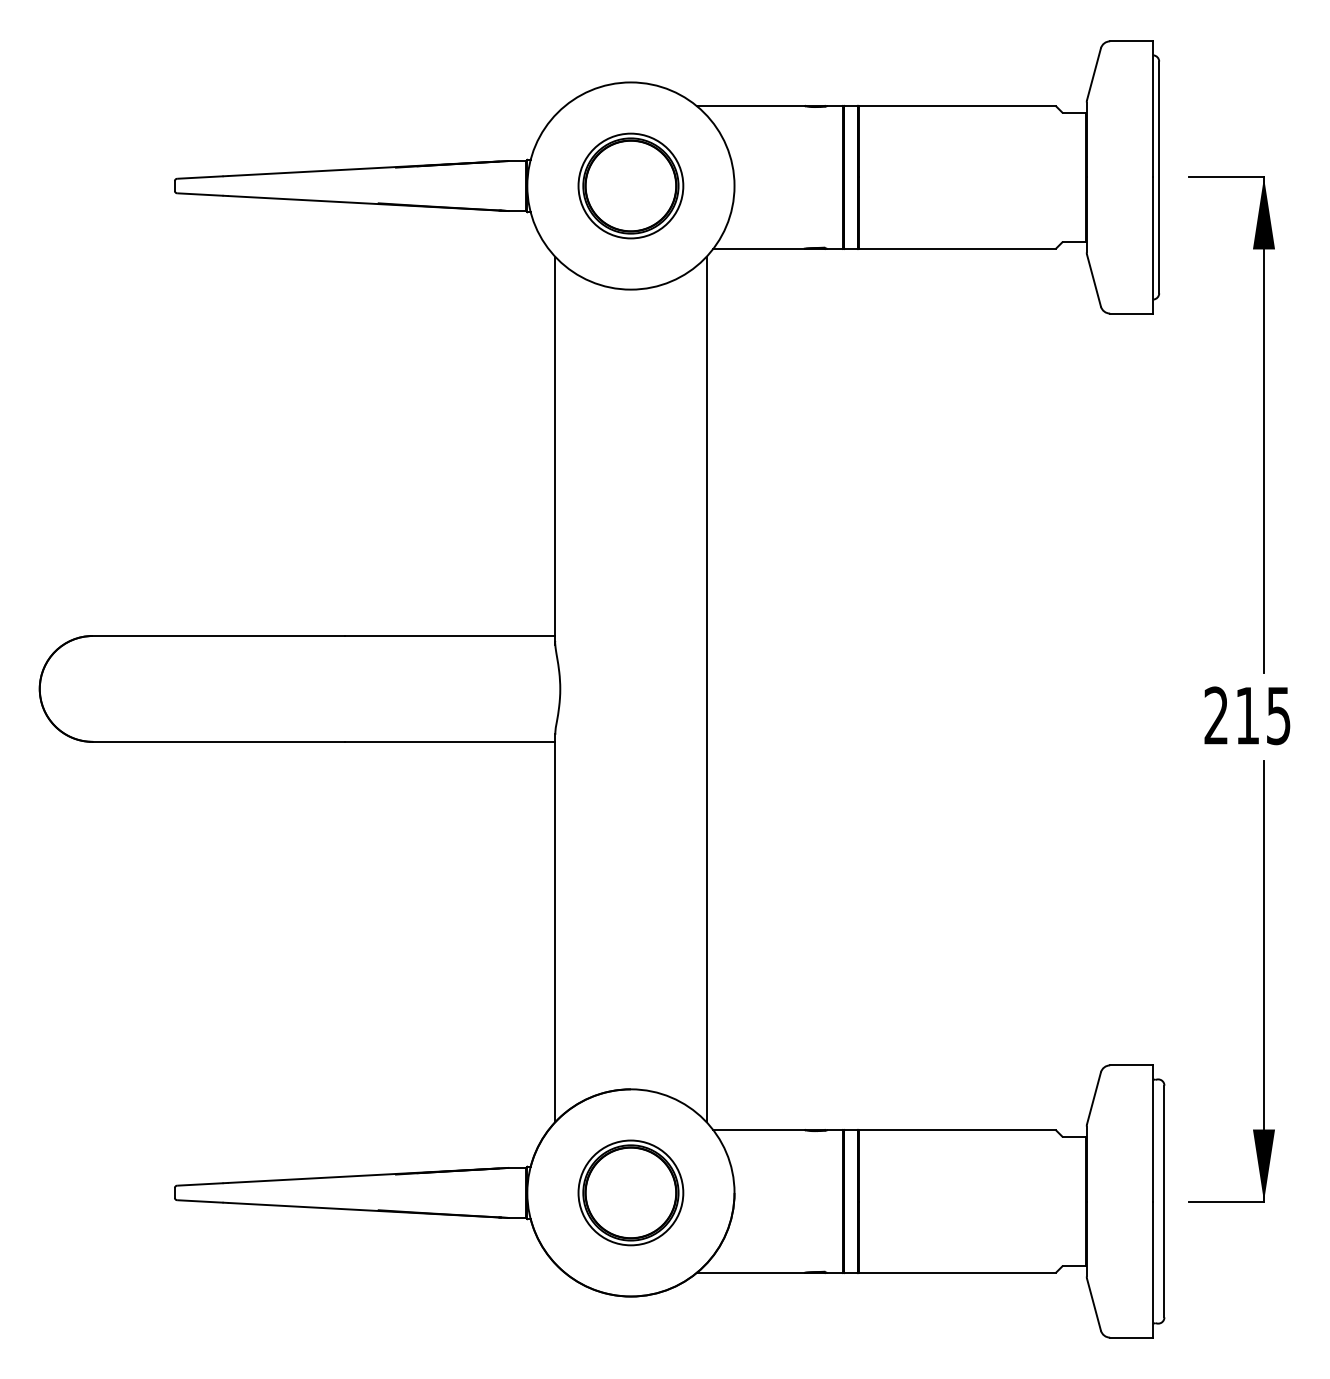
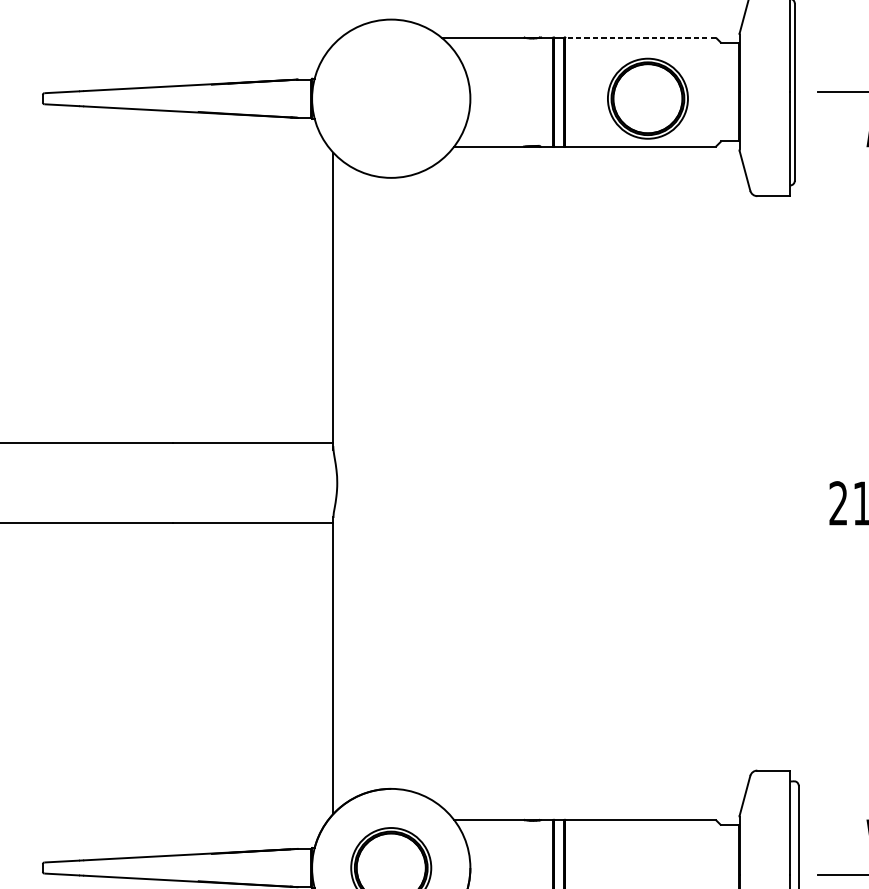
line: (956, 106) -> (639, 37), solid -> dashed
part: (630, 185) -> (647, 98), moved
line: (706, 689) -> (448, 483), removed

